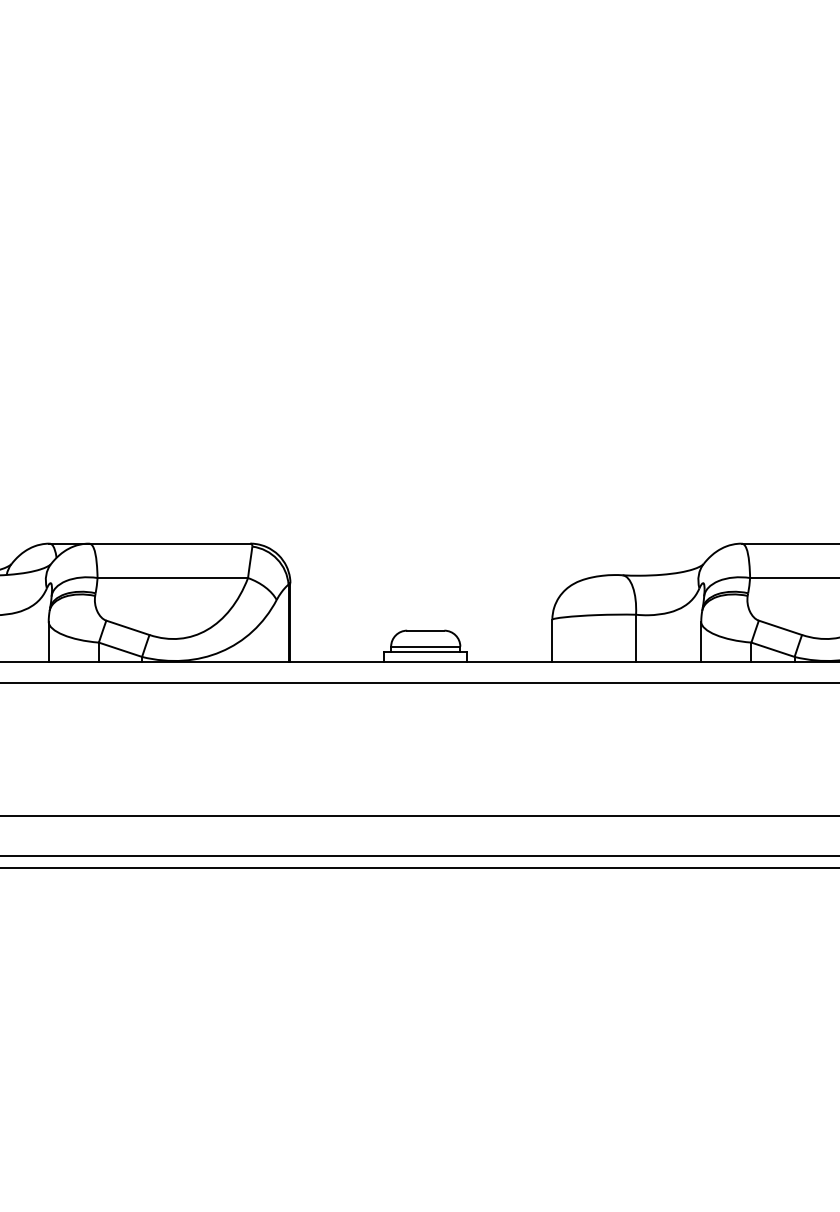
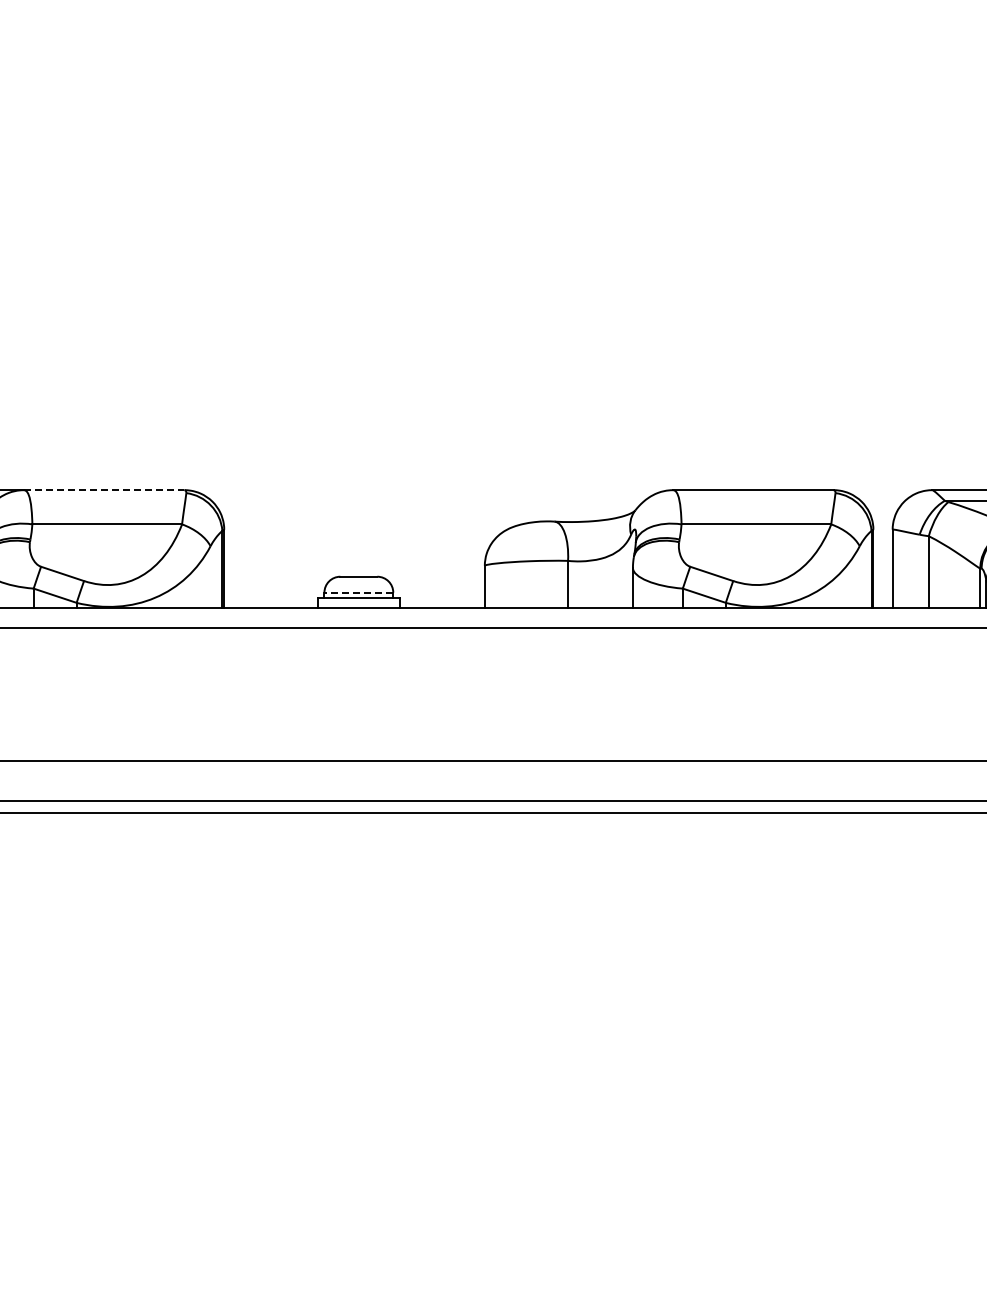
line: (170, 543) -> (104, 490), solid -> dashed
line: (425, 646) -> (358, 592), solid -> dashed

